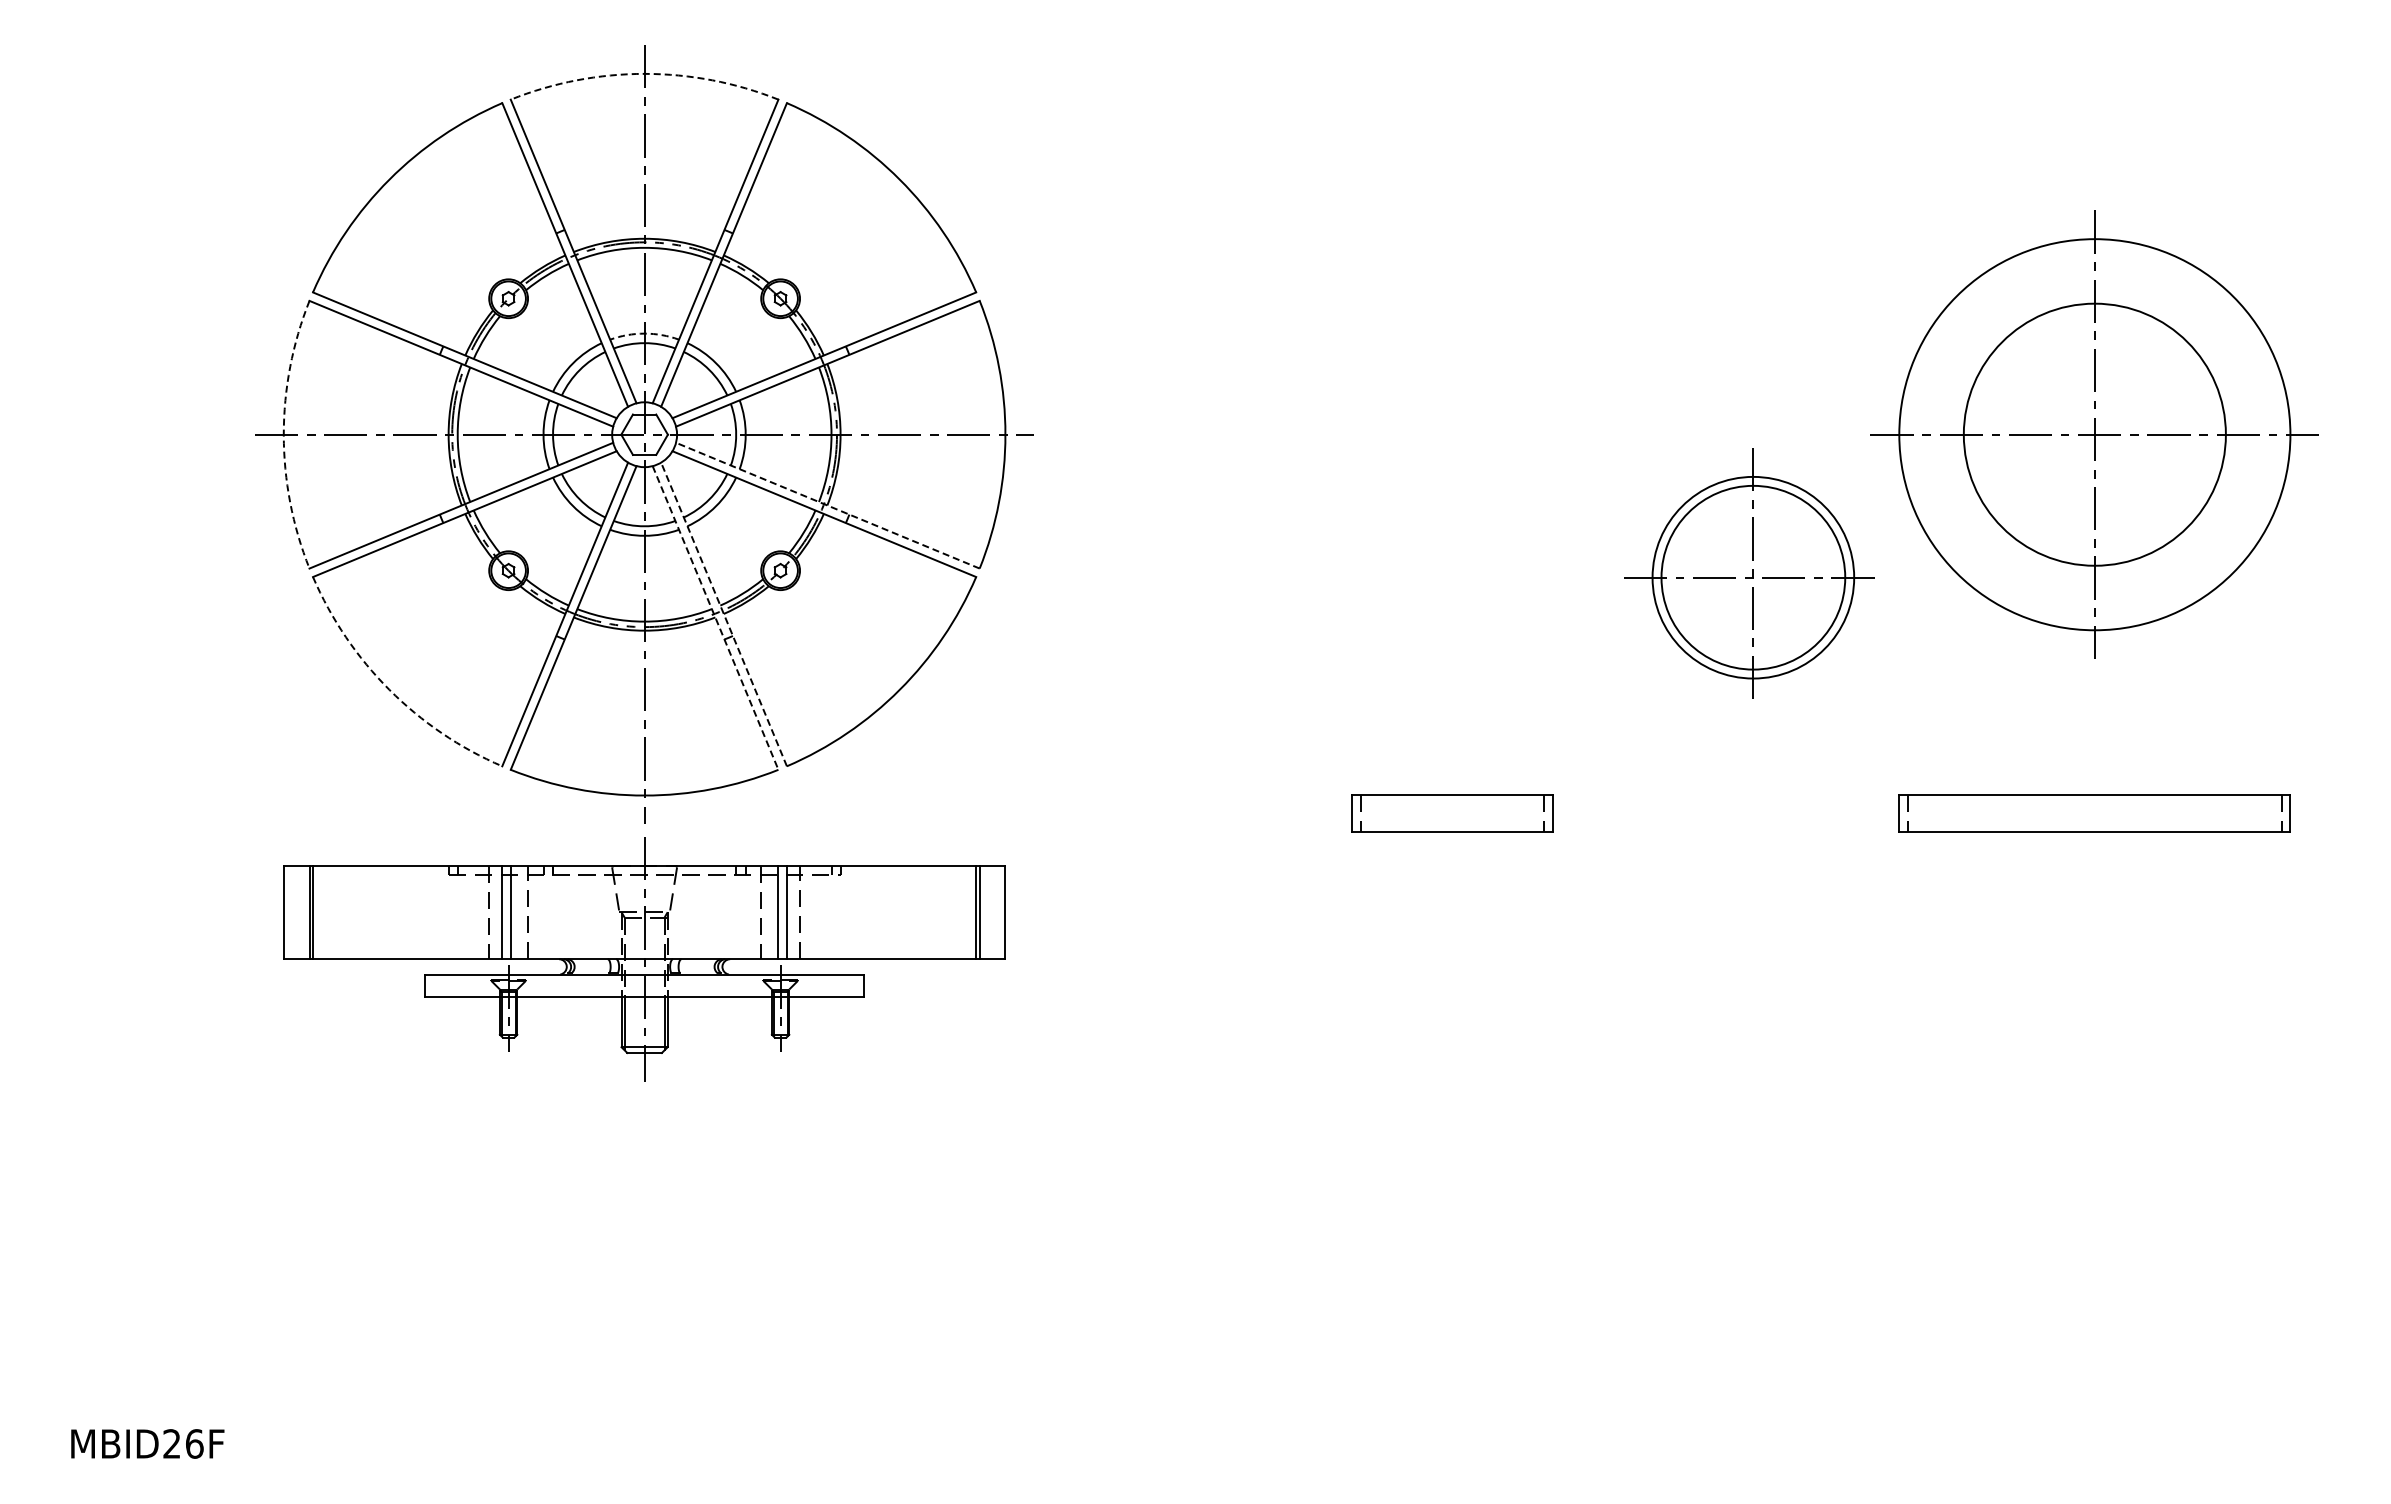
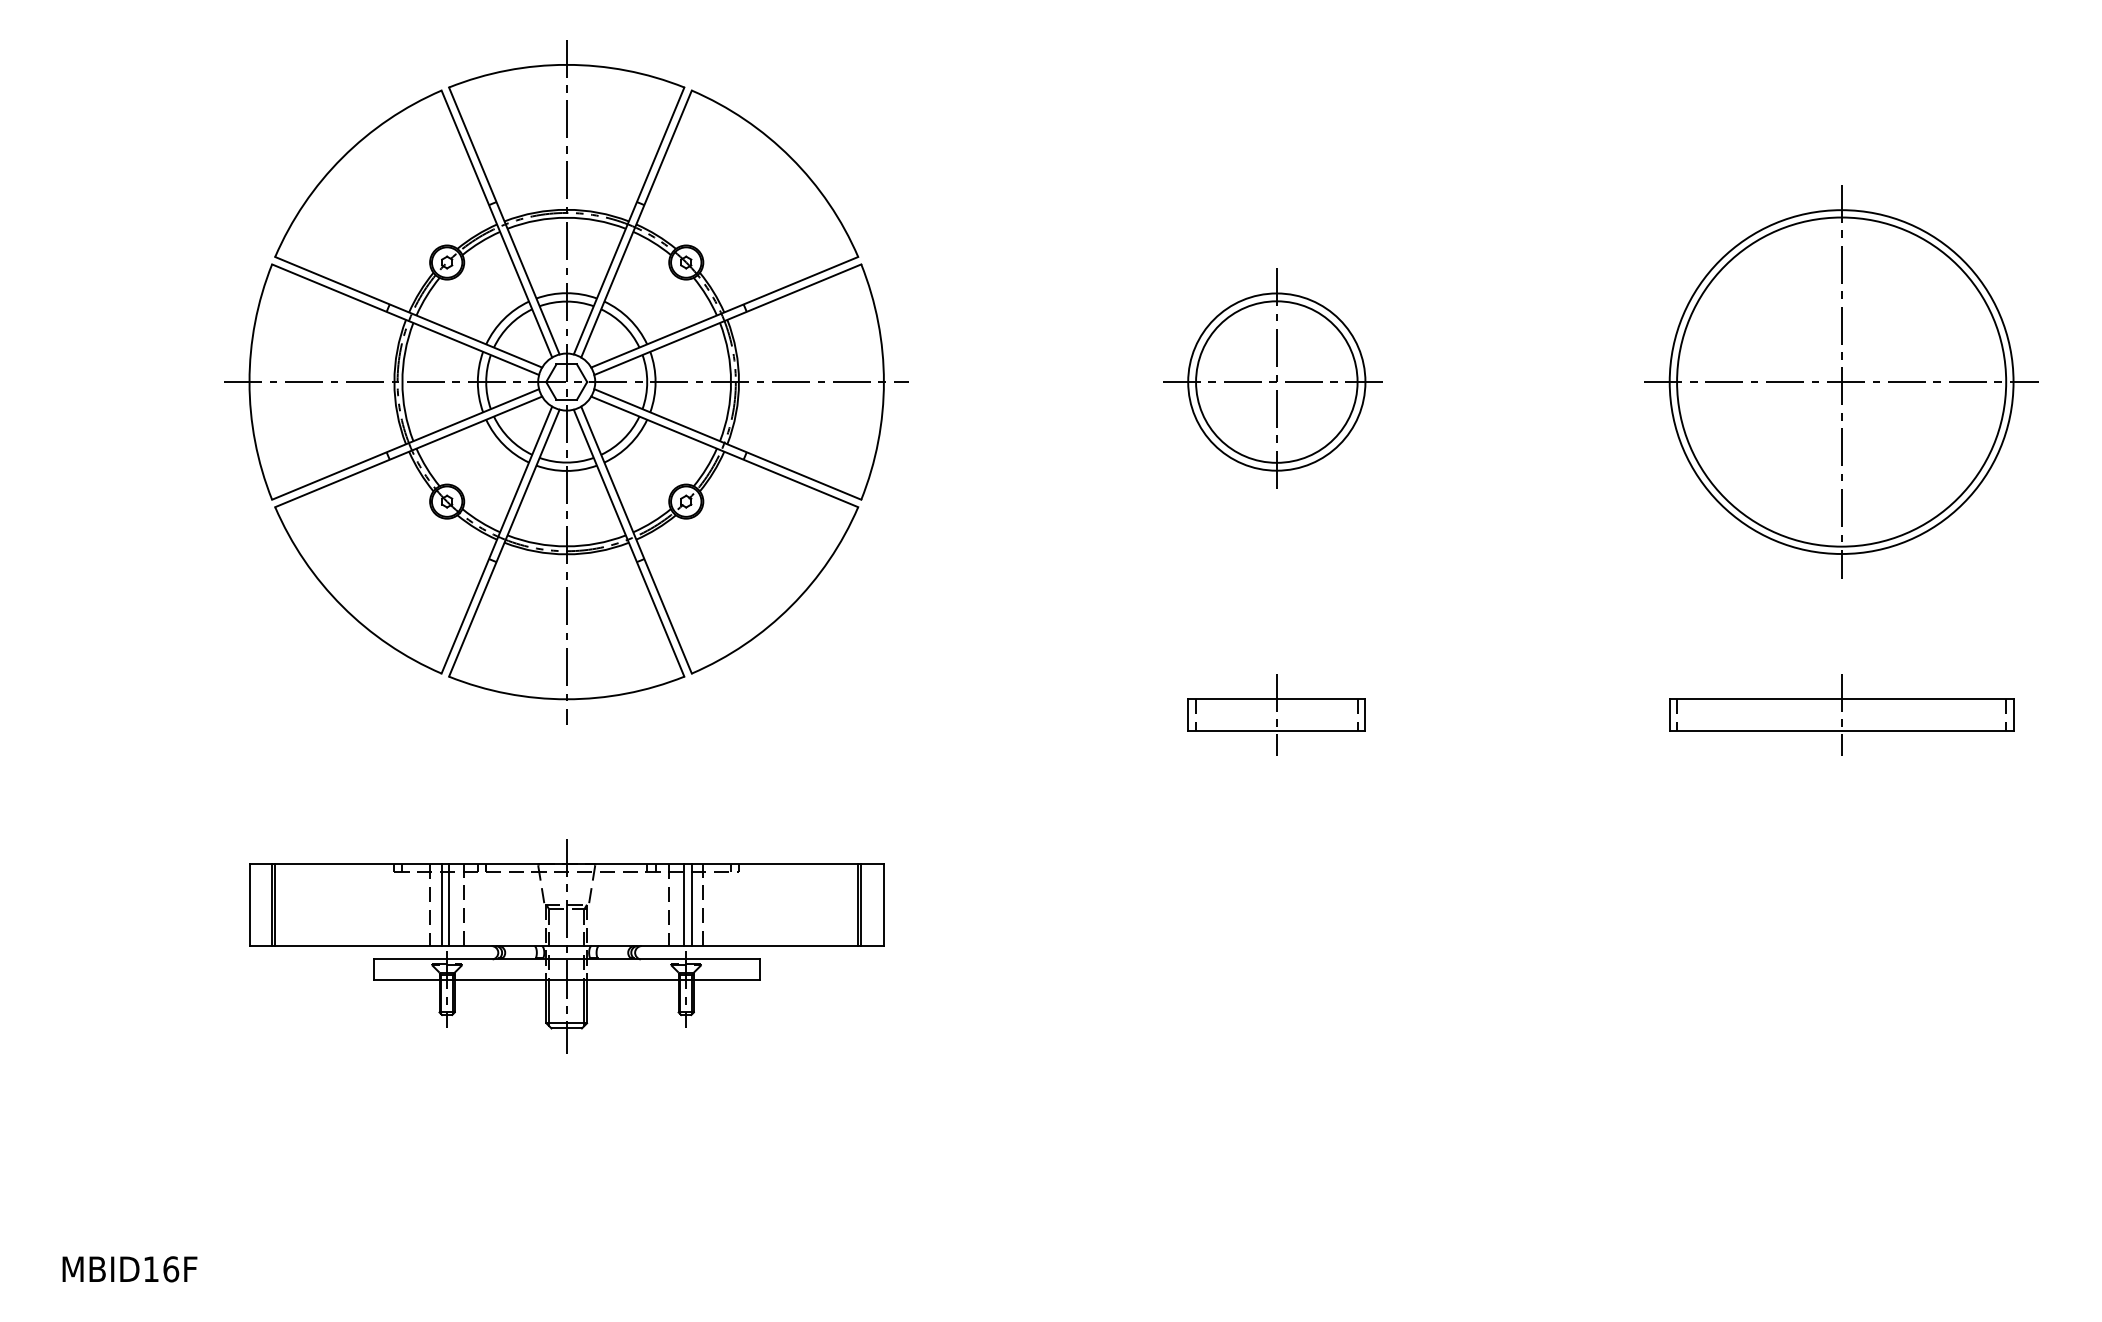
arc: (644, 73) -> (566, 64), dashed -> solid
arc: (644, 333) -> (566, 293), dashed -> solid
arc: (283, 434) -> (249, 381), dashed -> solid
circle: (2094, 434) -> (1841, 381), size x1.43
line: (827, 505) -> (727, 444), dashed -> solid
part: (1749, 573) -> (1273, 378), moved
line: (723, 614) -> (636, 540), dashed -> solid
line: (715, 618) -> (629, 543), dashed -> solid
arc: (389, 689) -> (342, 606), dashed -> solid
line: (1452, 813) -> (1276, 715), added
line: (2094, 813) -> (1841, 715), added
part: (644, 959) -> (566, 946), moved
text: (171, 1443) -> (150, 1268), MBID26F -> MBID16F

